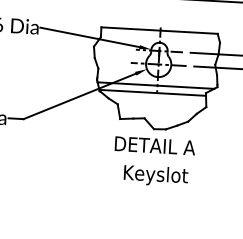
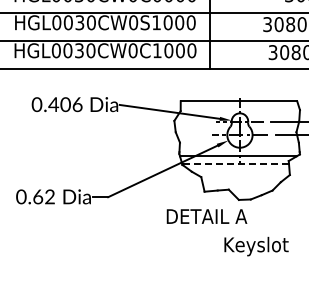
line: (152, 92) -> (235, 163), solid -> dashed
text: (154, 145) -> (206, 216), moved
text: (156, 175) -> (256, 246), moved

